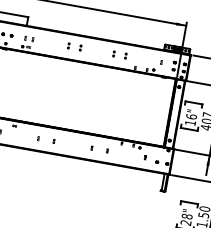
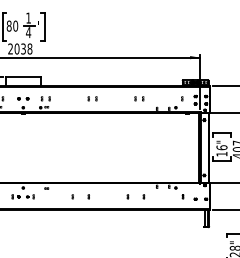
part: (74, 46) -> (92, 98), size x0.62
part: (120, 54) -> (139, 98), size x0.62

